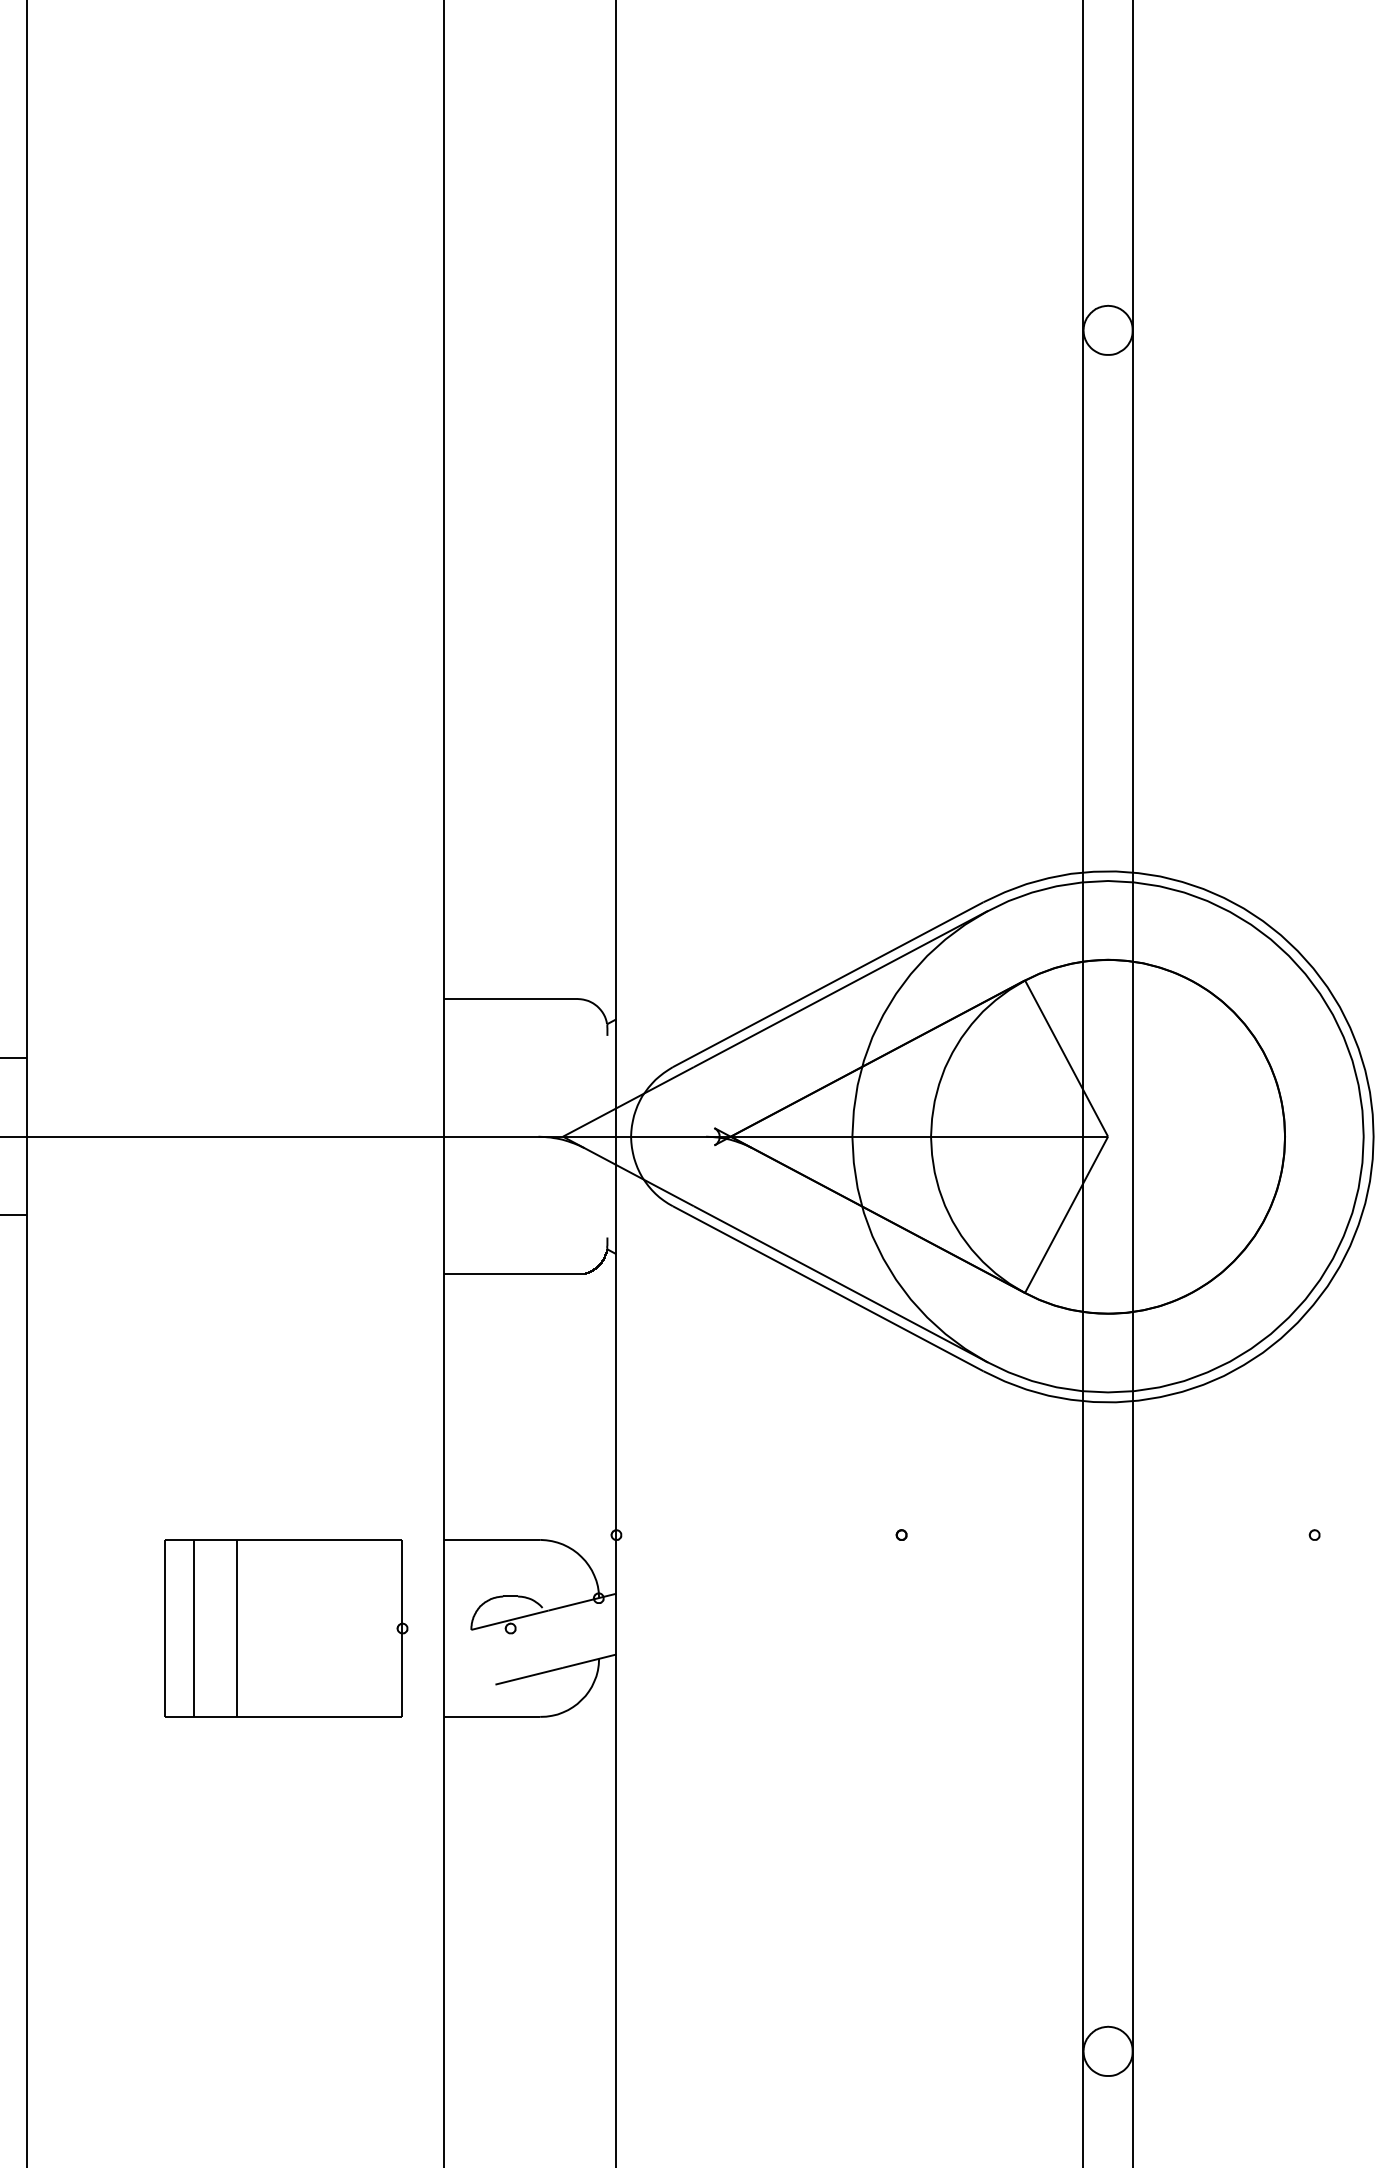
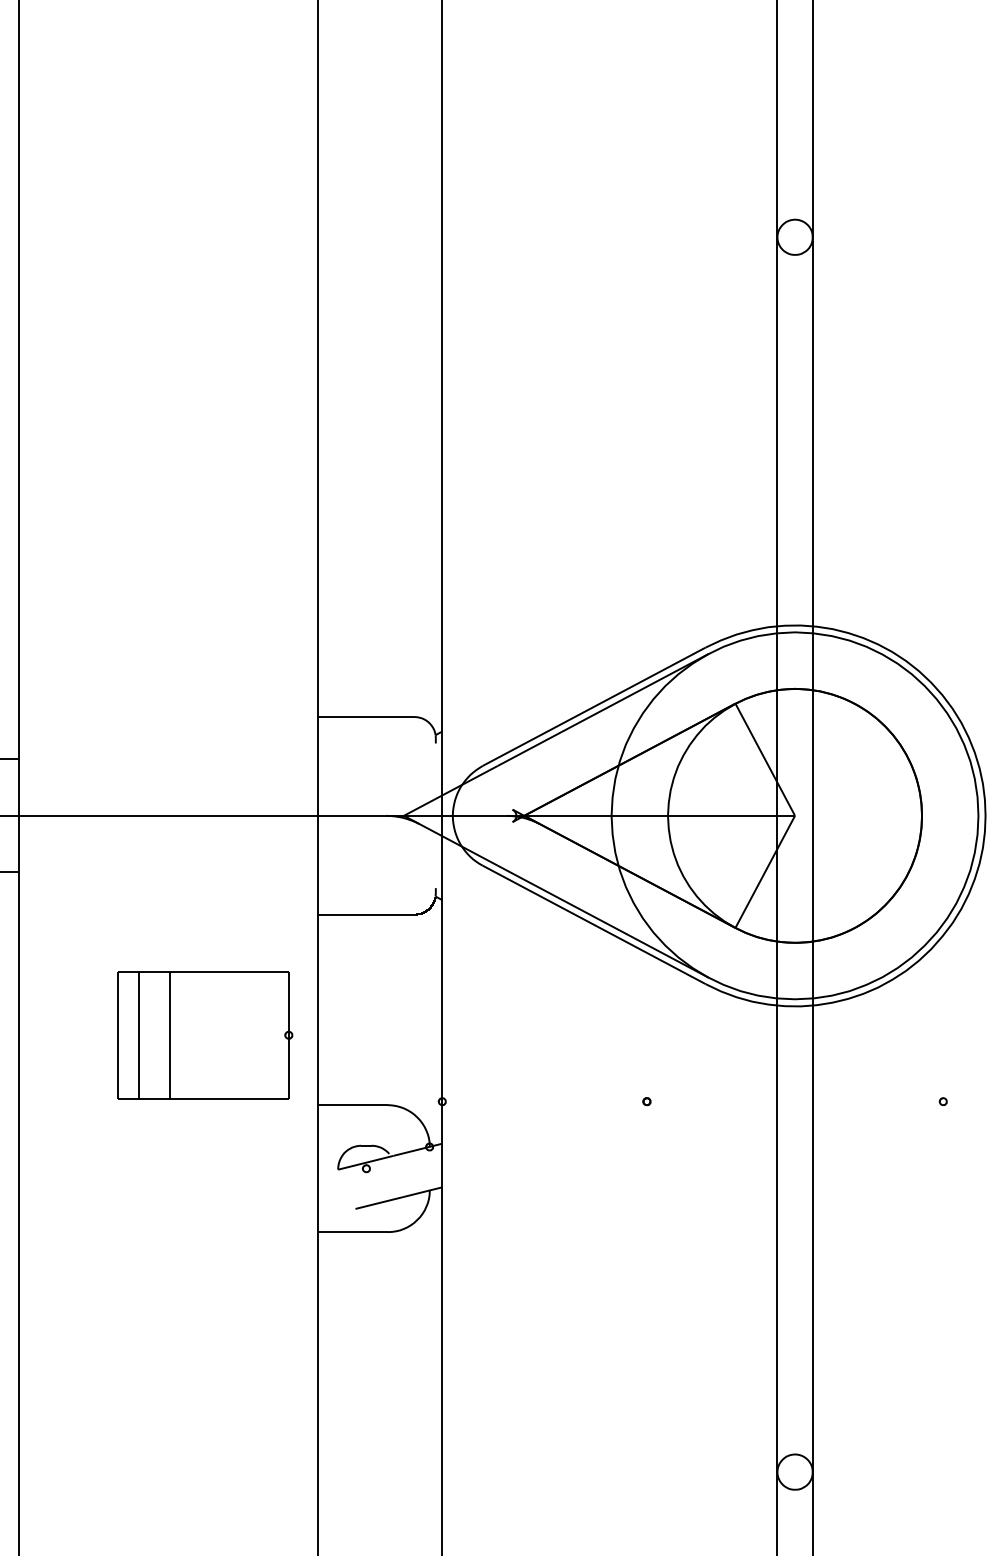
part: (286, 1628) -> (205, 1035), moved

